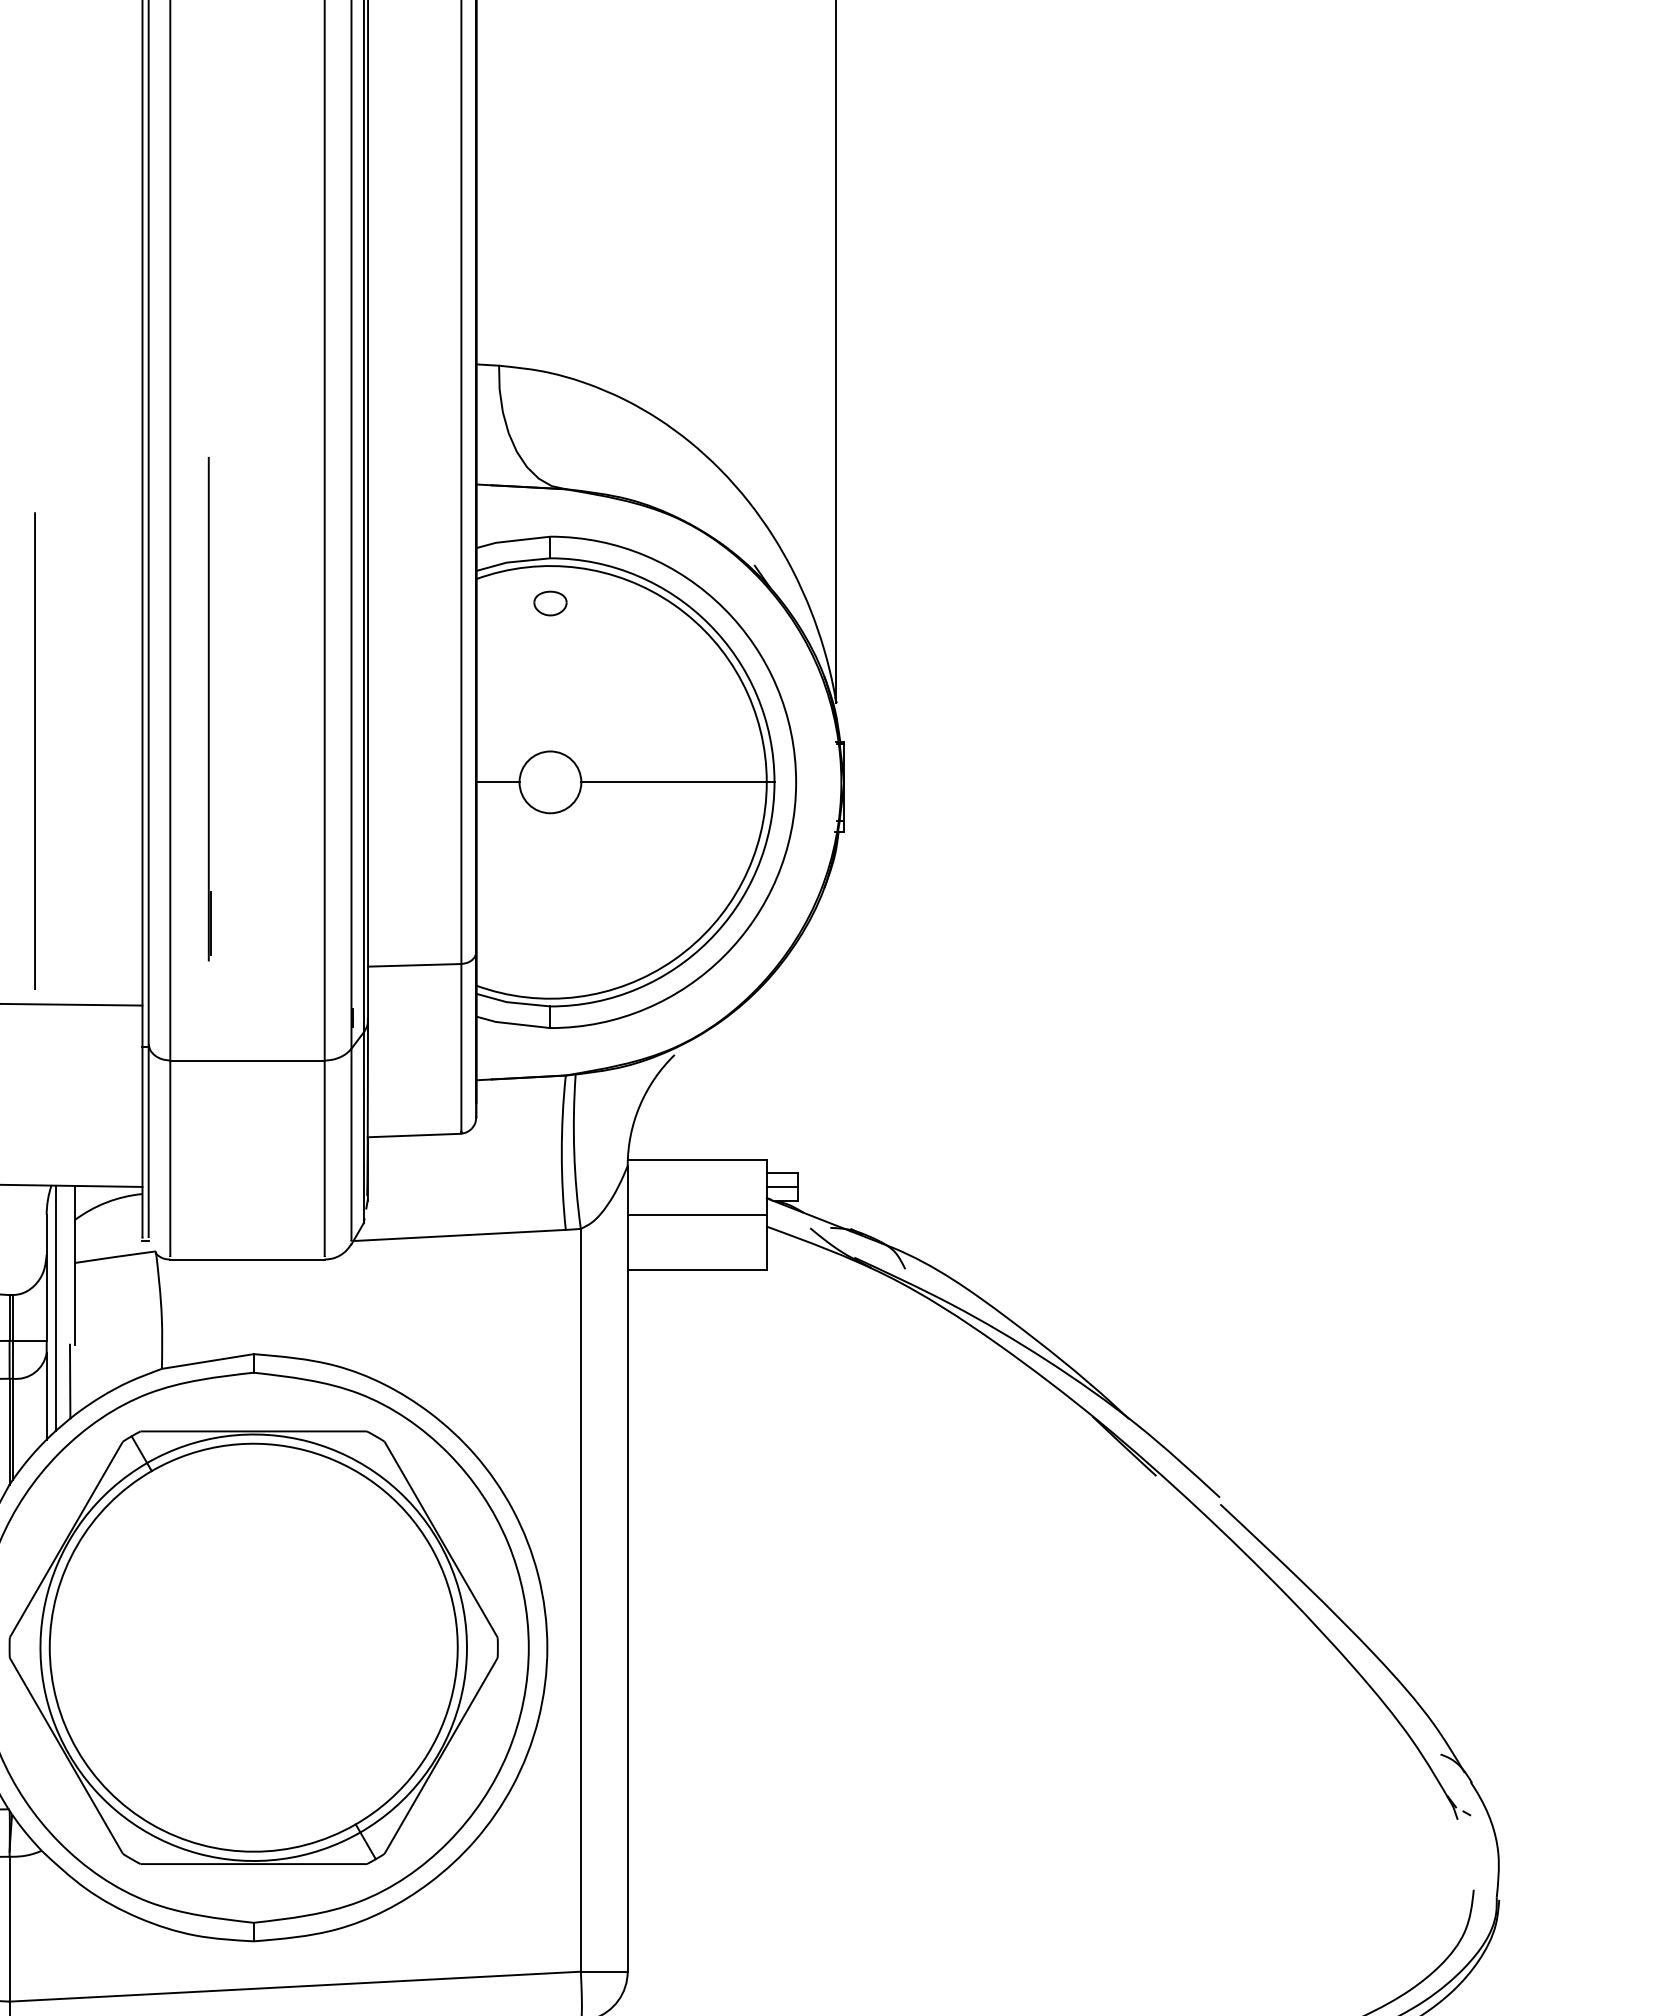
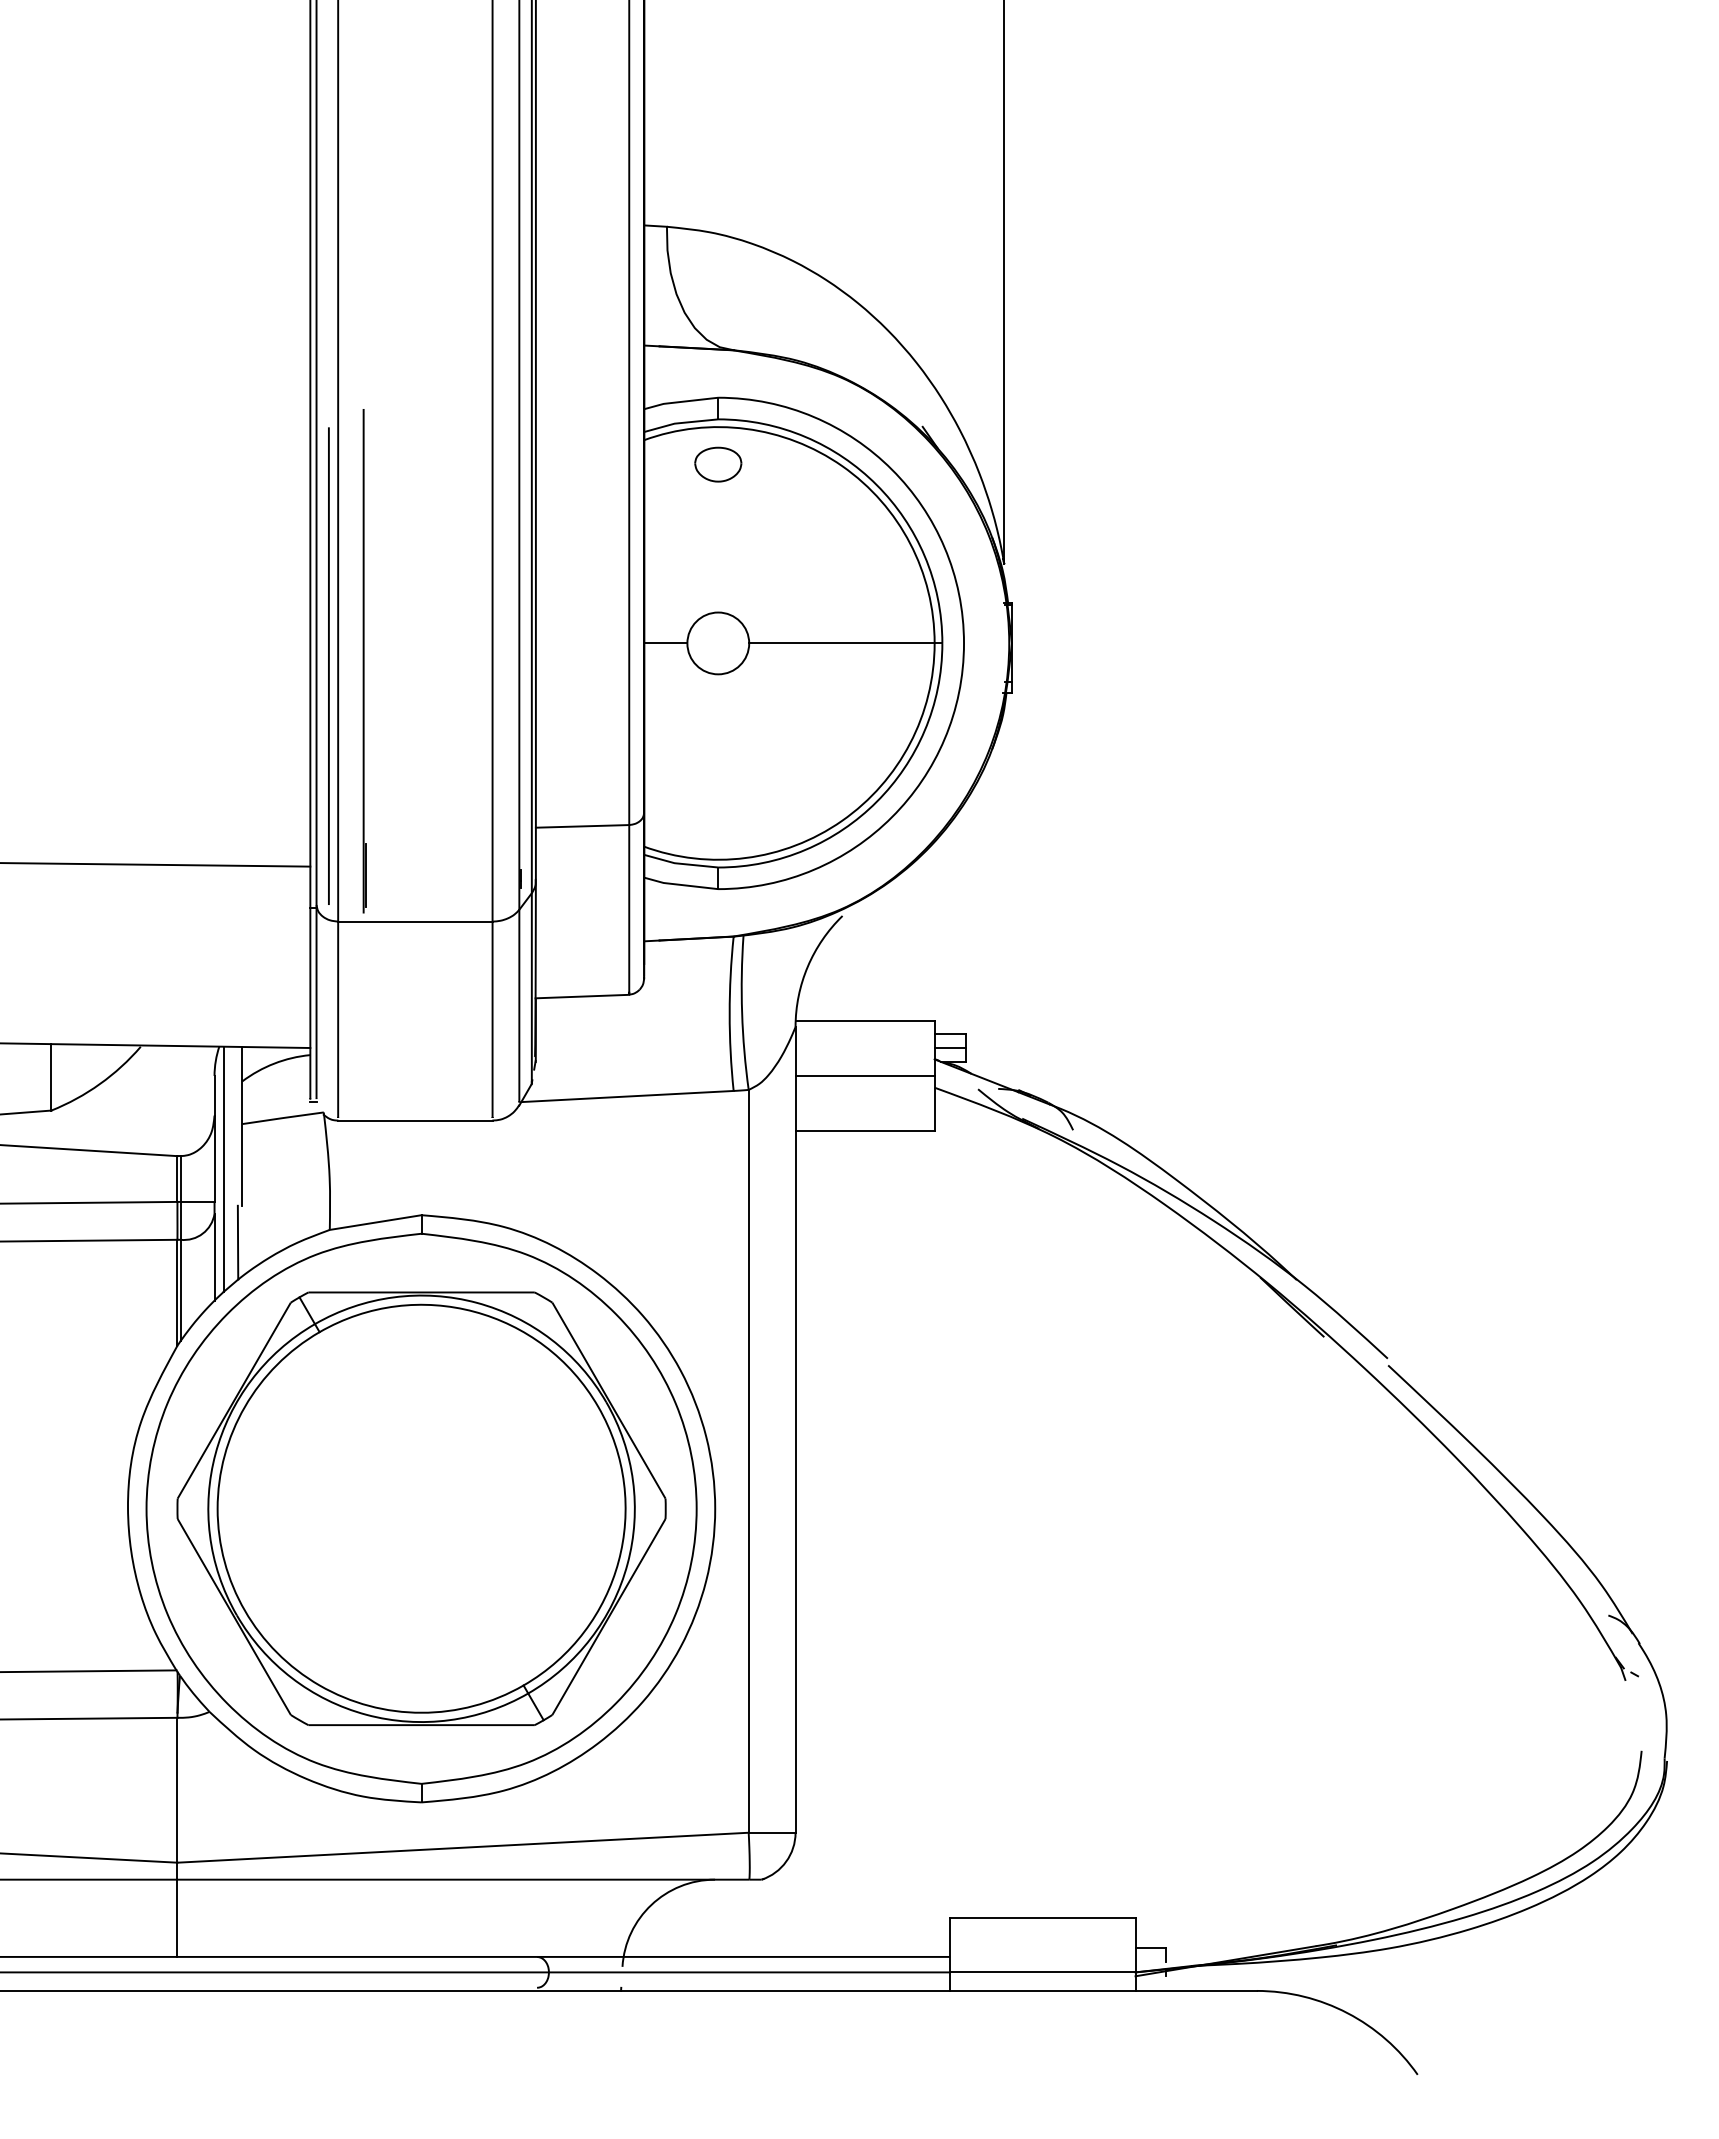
part: (550, 603) -> (718, 464), size x1.43
line: (209, 709) -> (364, 661), moved
line: (34, 750) -> (328, 665), moved

